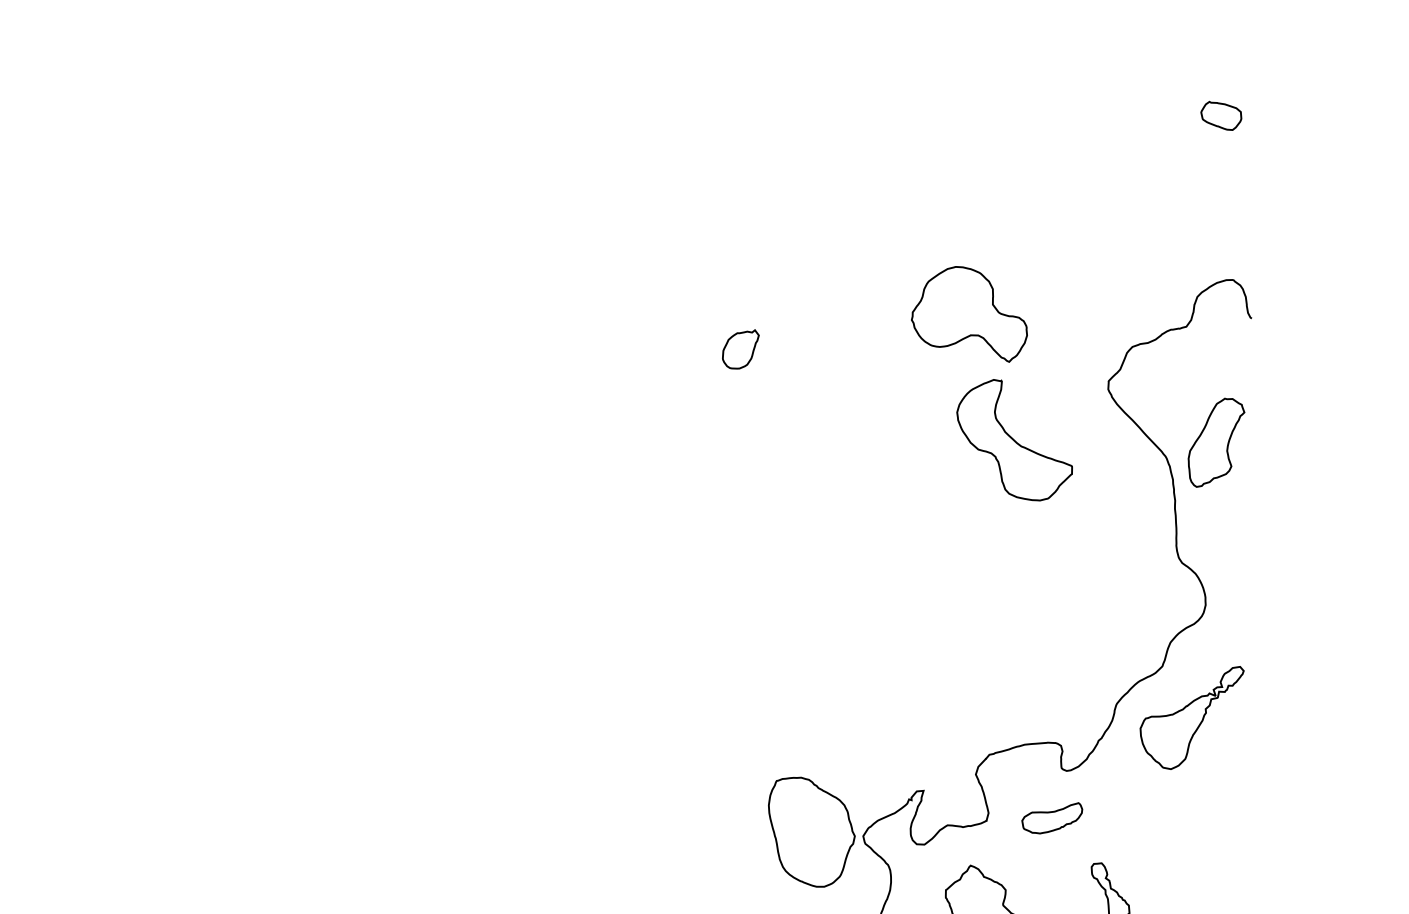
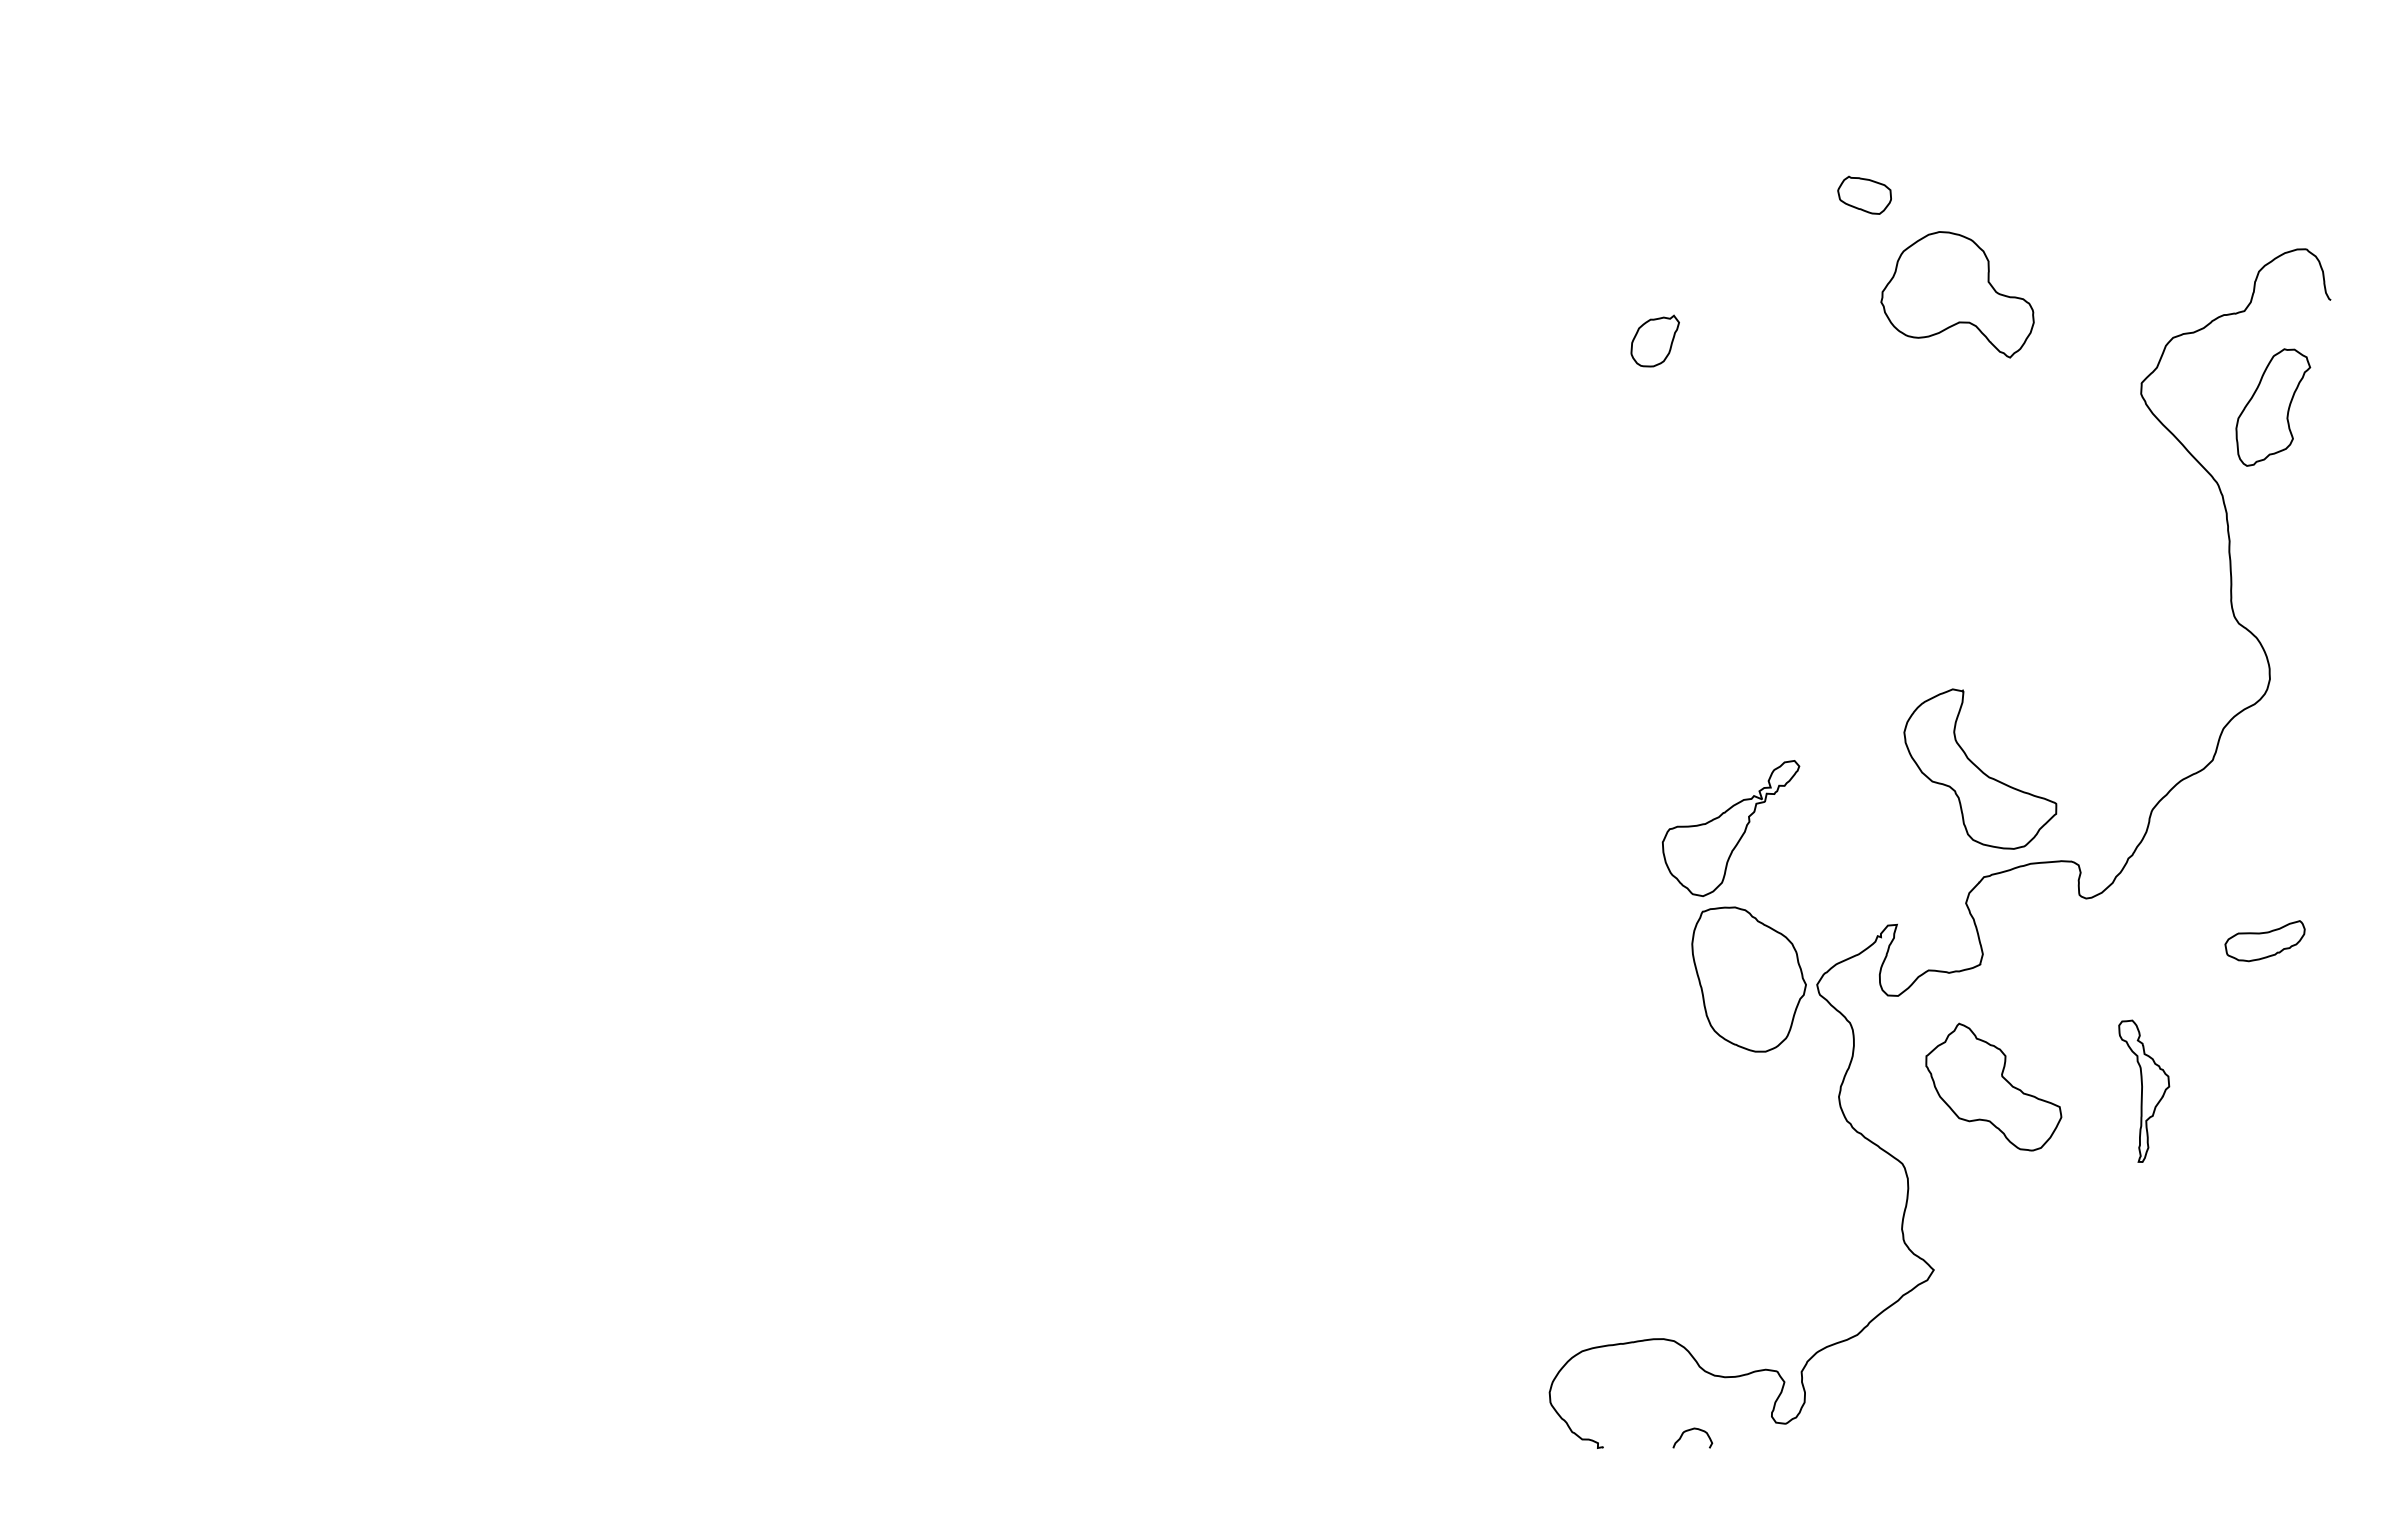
part: (1221, 115) -> (1864, 194), moved
part: (1014, 439) -> (1980, 768), moved
part: (1216, 442) -> (2273, 407), moved
part: (1191, 717) -> (1730, 828), moved
part: (1051, 818) -> (2264, 941), moved

